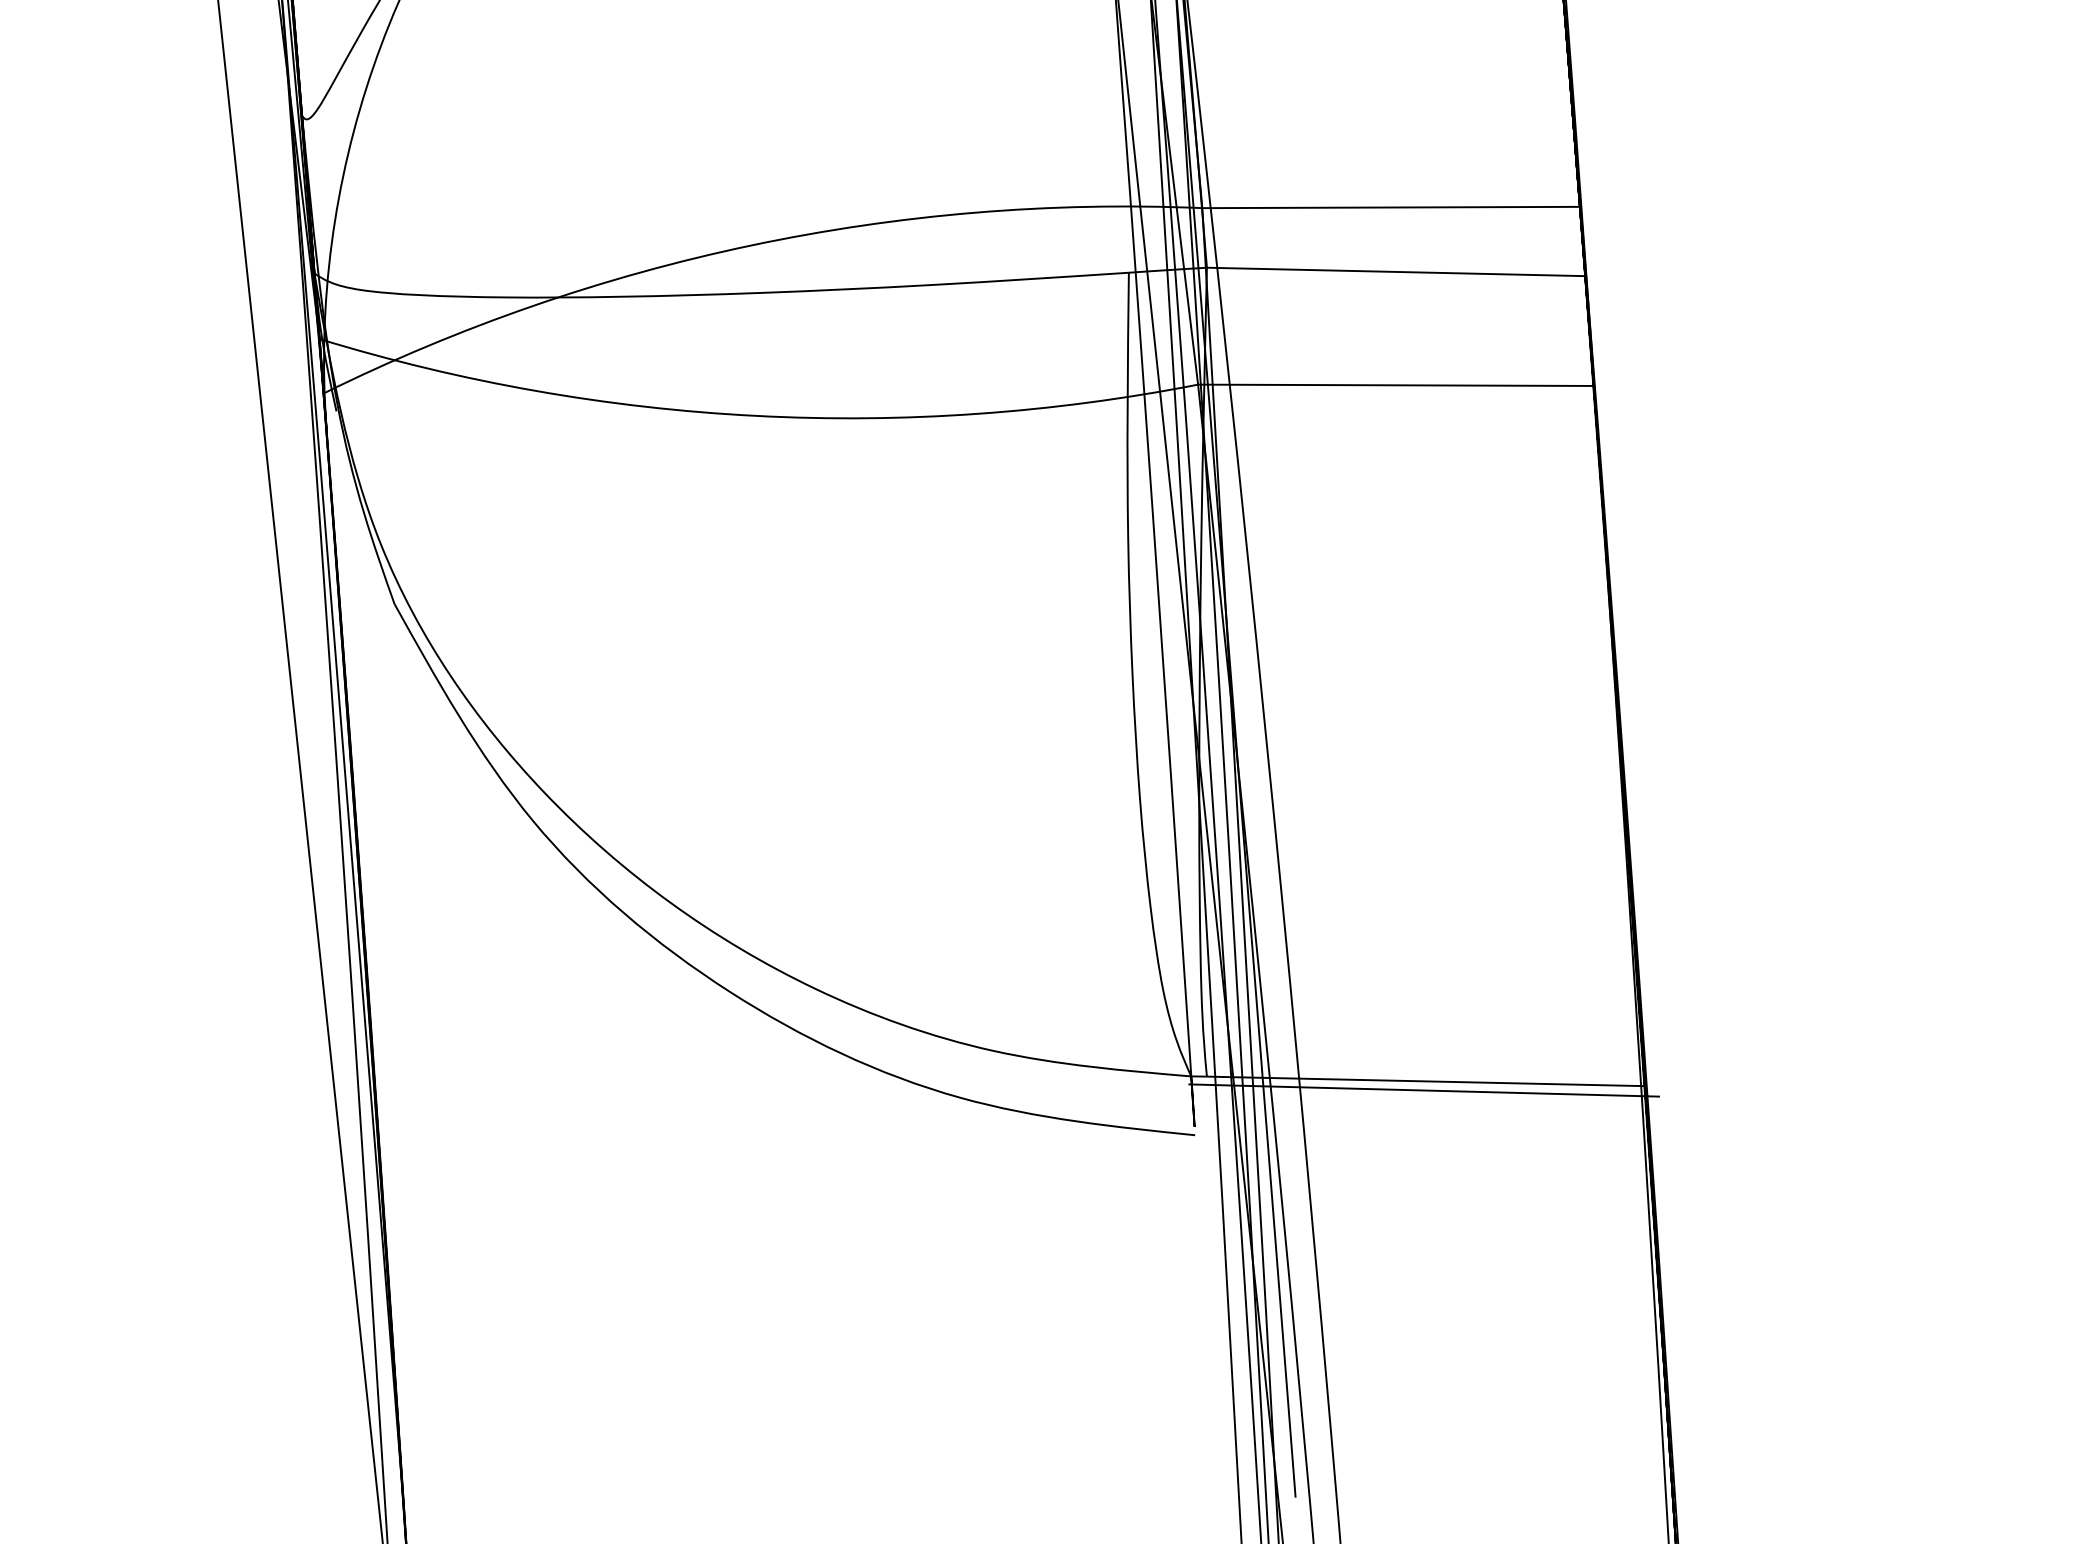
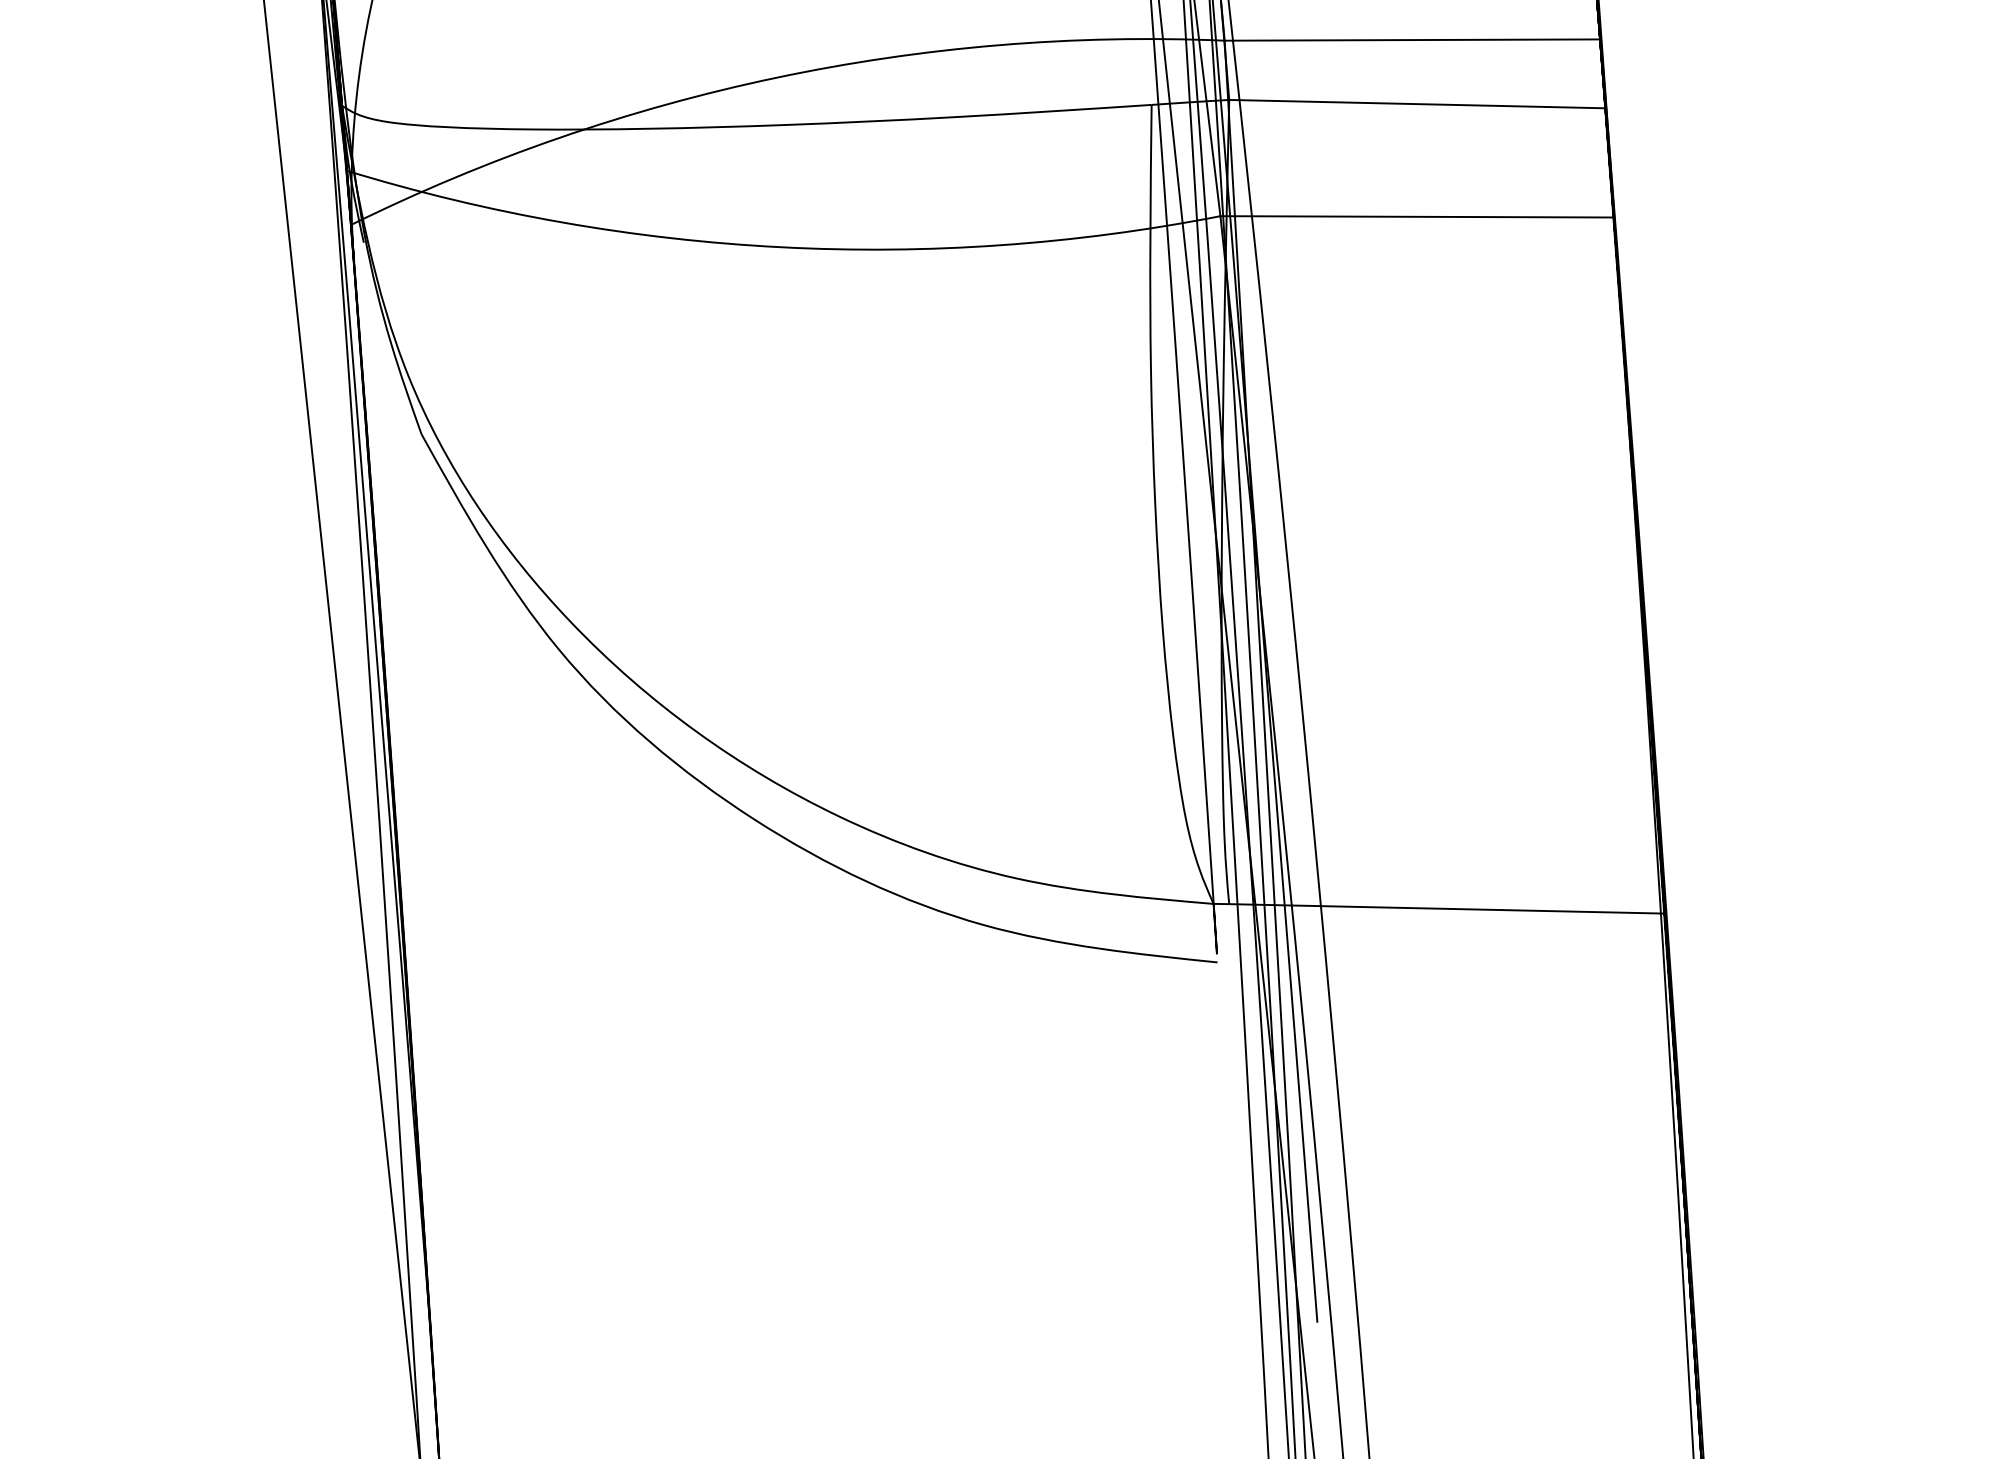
line: (1424, 1090) -> (1445, 917), removed

